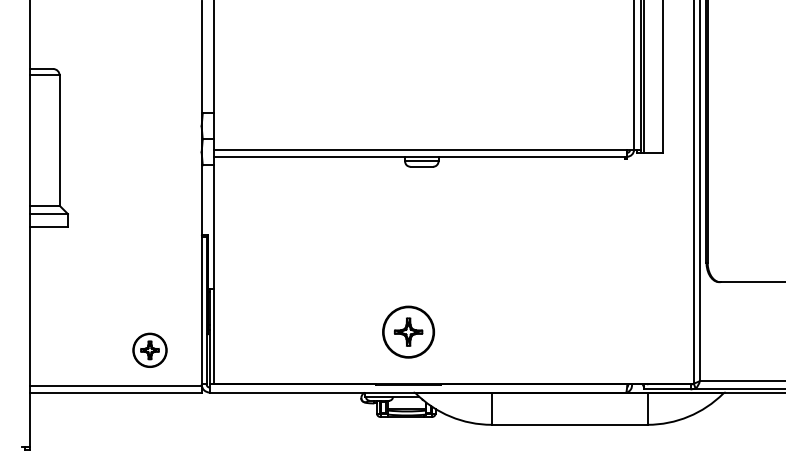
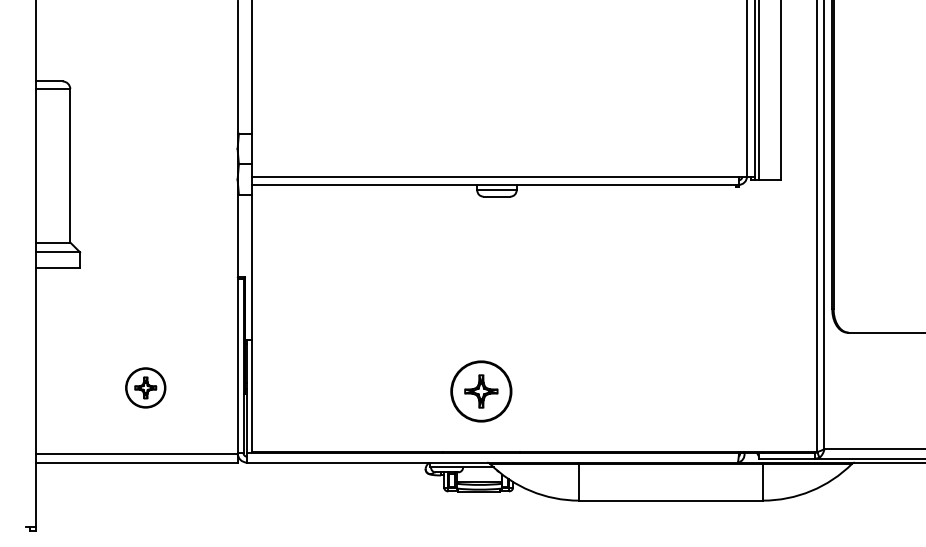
part: (149, 349) -> (145, 387), moved

